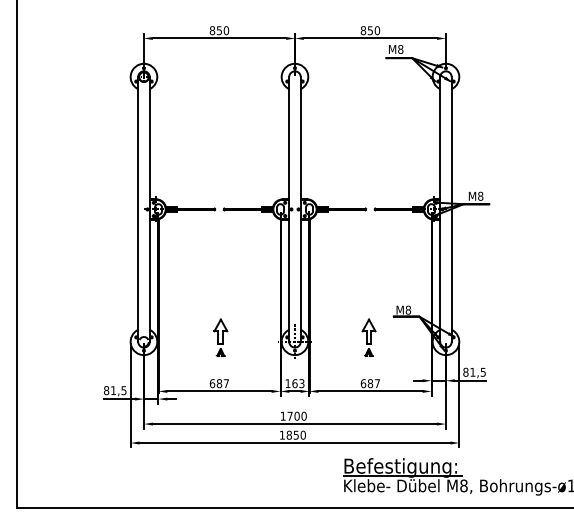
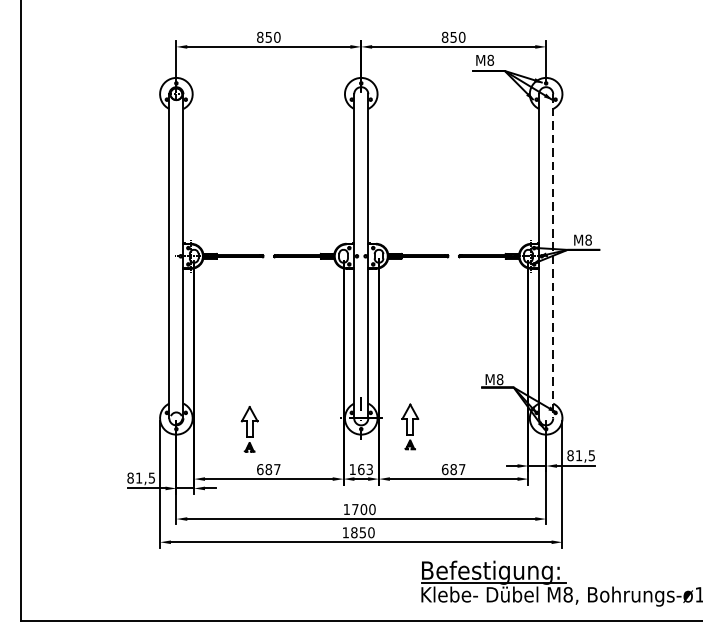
line: (451, 209) -> (552, 256), solid -> dashed
part: (220, 337) -> (249, 428), moved
part: (368, 337) -> (409, 426), moved

